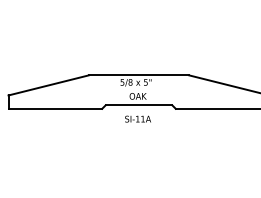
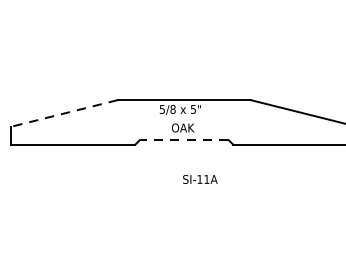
line: (48, 85) -> (64, 113), solid -> dashed
line: (138, 105) -> (183, 140), solid -> dashed
text: (137, 118) -> (199, 178), moved

